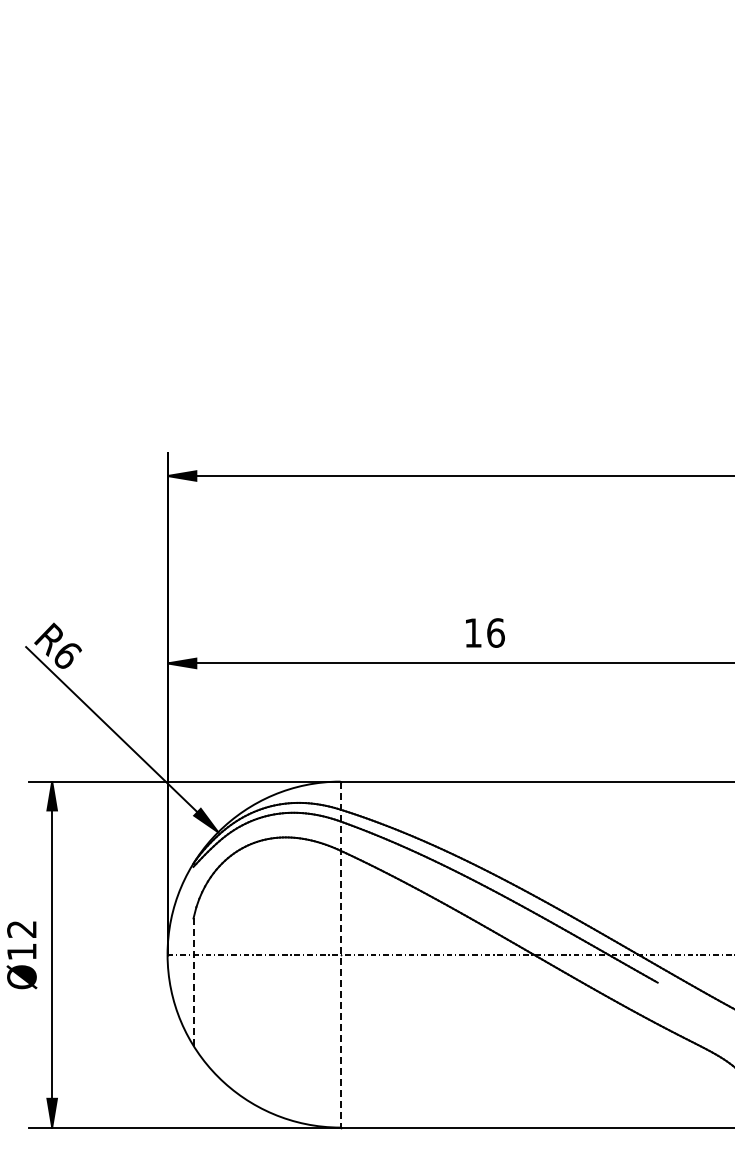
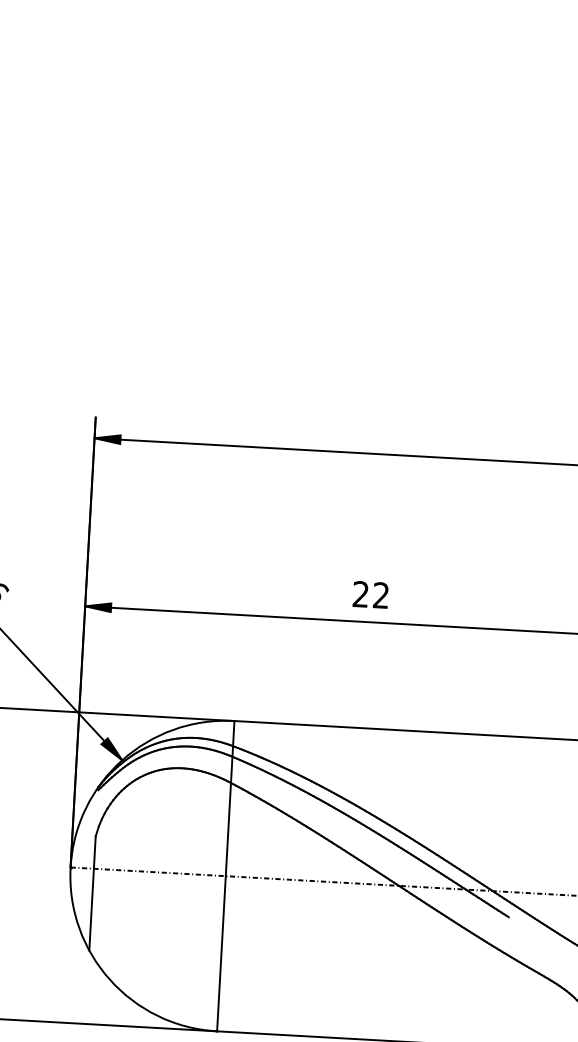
text: (484, 632) -> (371, 594), 16 -> 22
line: (340, 954) -> (225, 876), dashed -> solid
line: (193, 982) -> (92, 893), dashed -> solid

